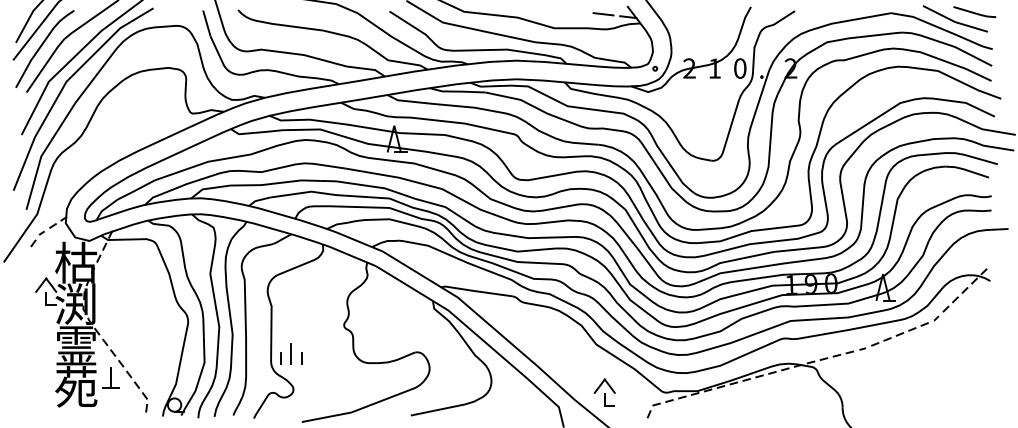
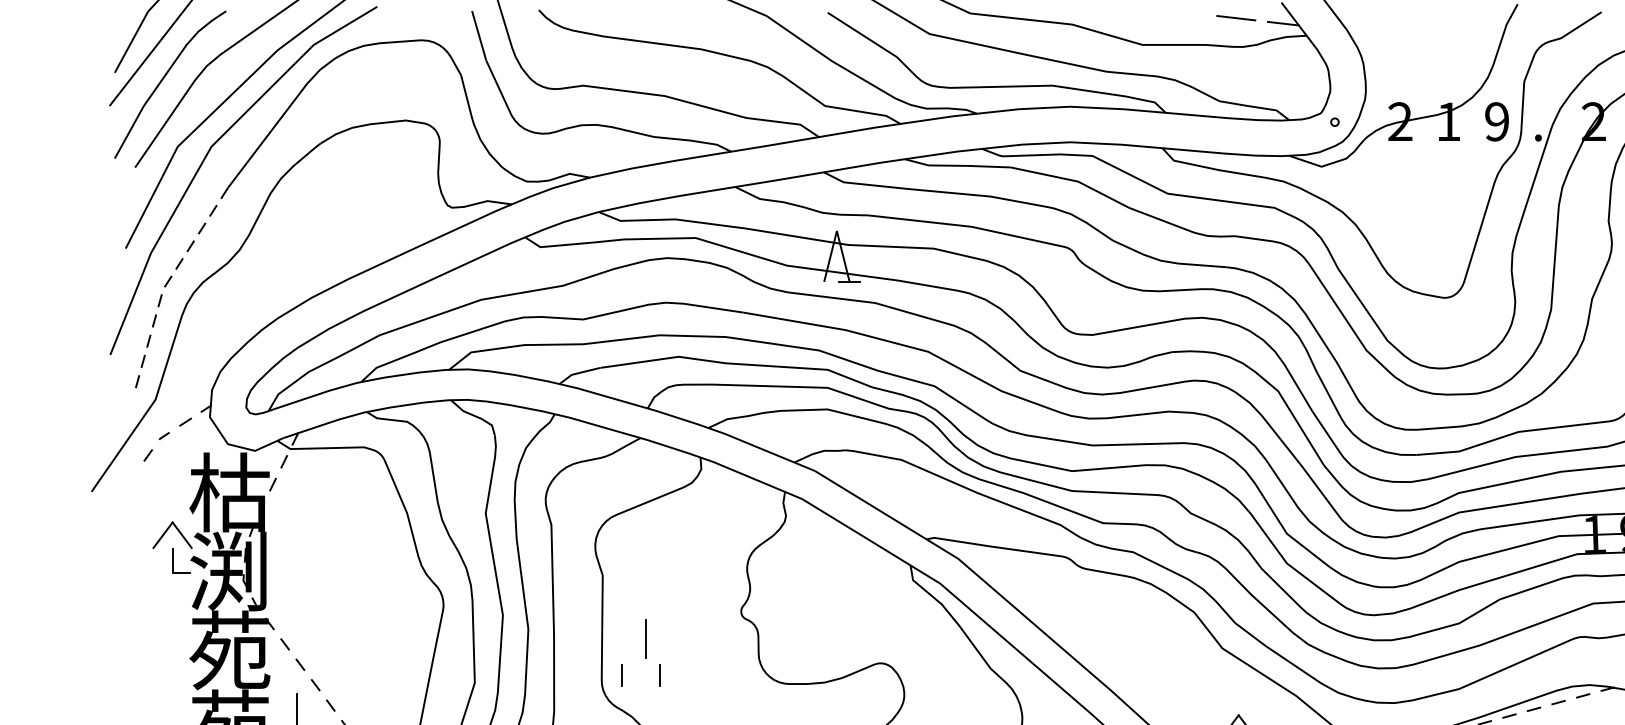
text: (740, 68) -> (1497, 121), 0 -> 9
line: (42, 153) -> (165, 283), solid -> dashed
text: (76, 345) -> (230, 650), 霊 -> 苑
line: (290, 353) -> (644, 636), moved

